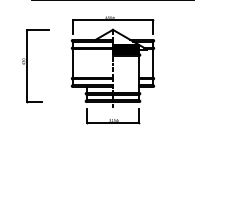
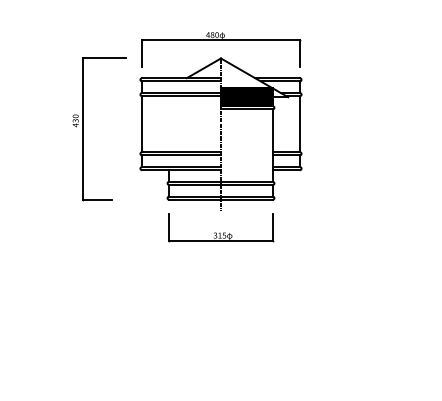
part: (27, 66) -> (83, 130), moved

